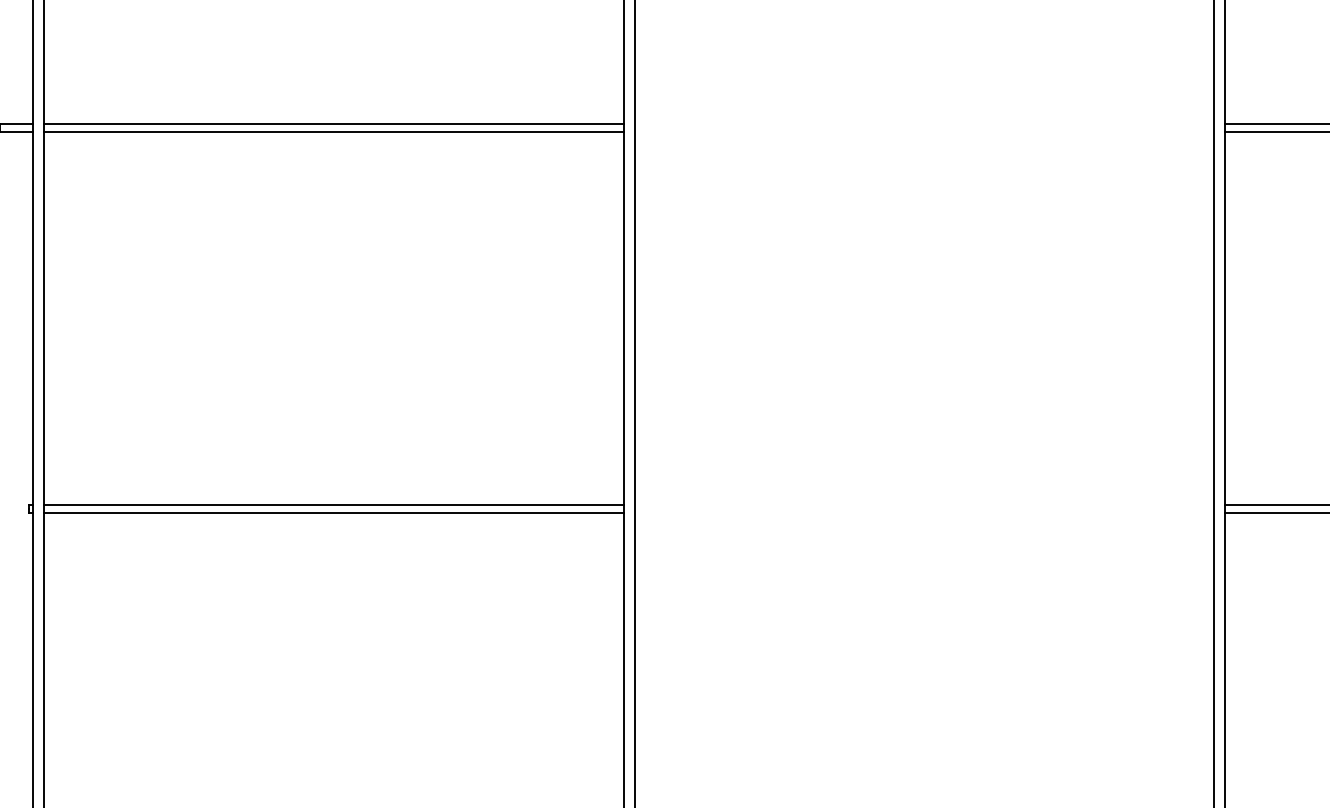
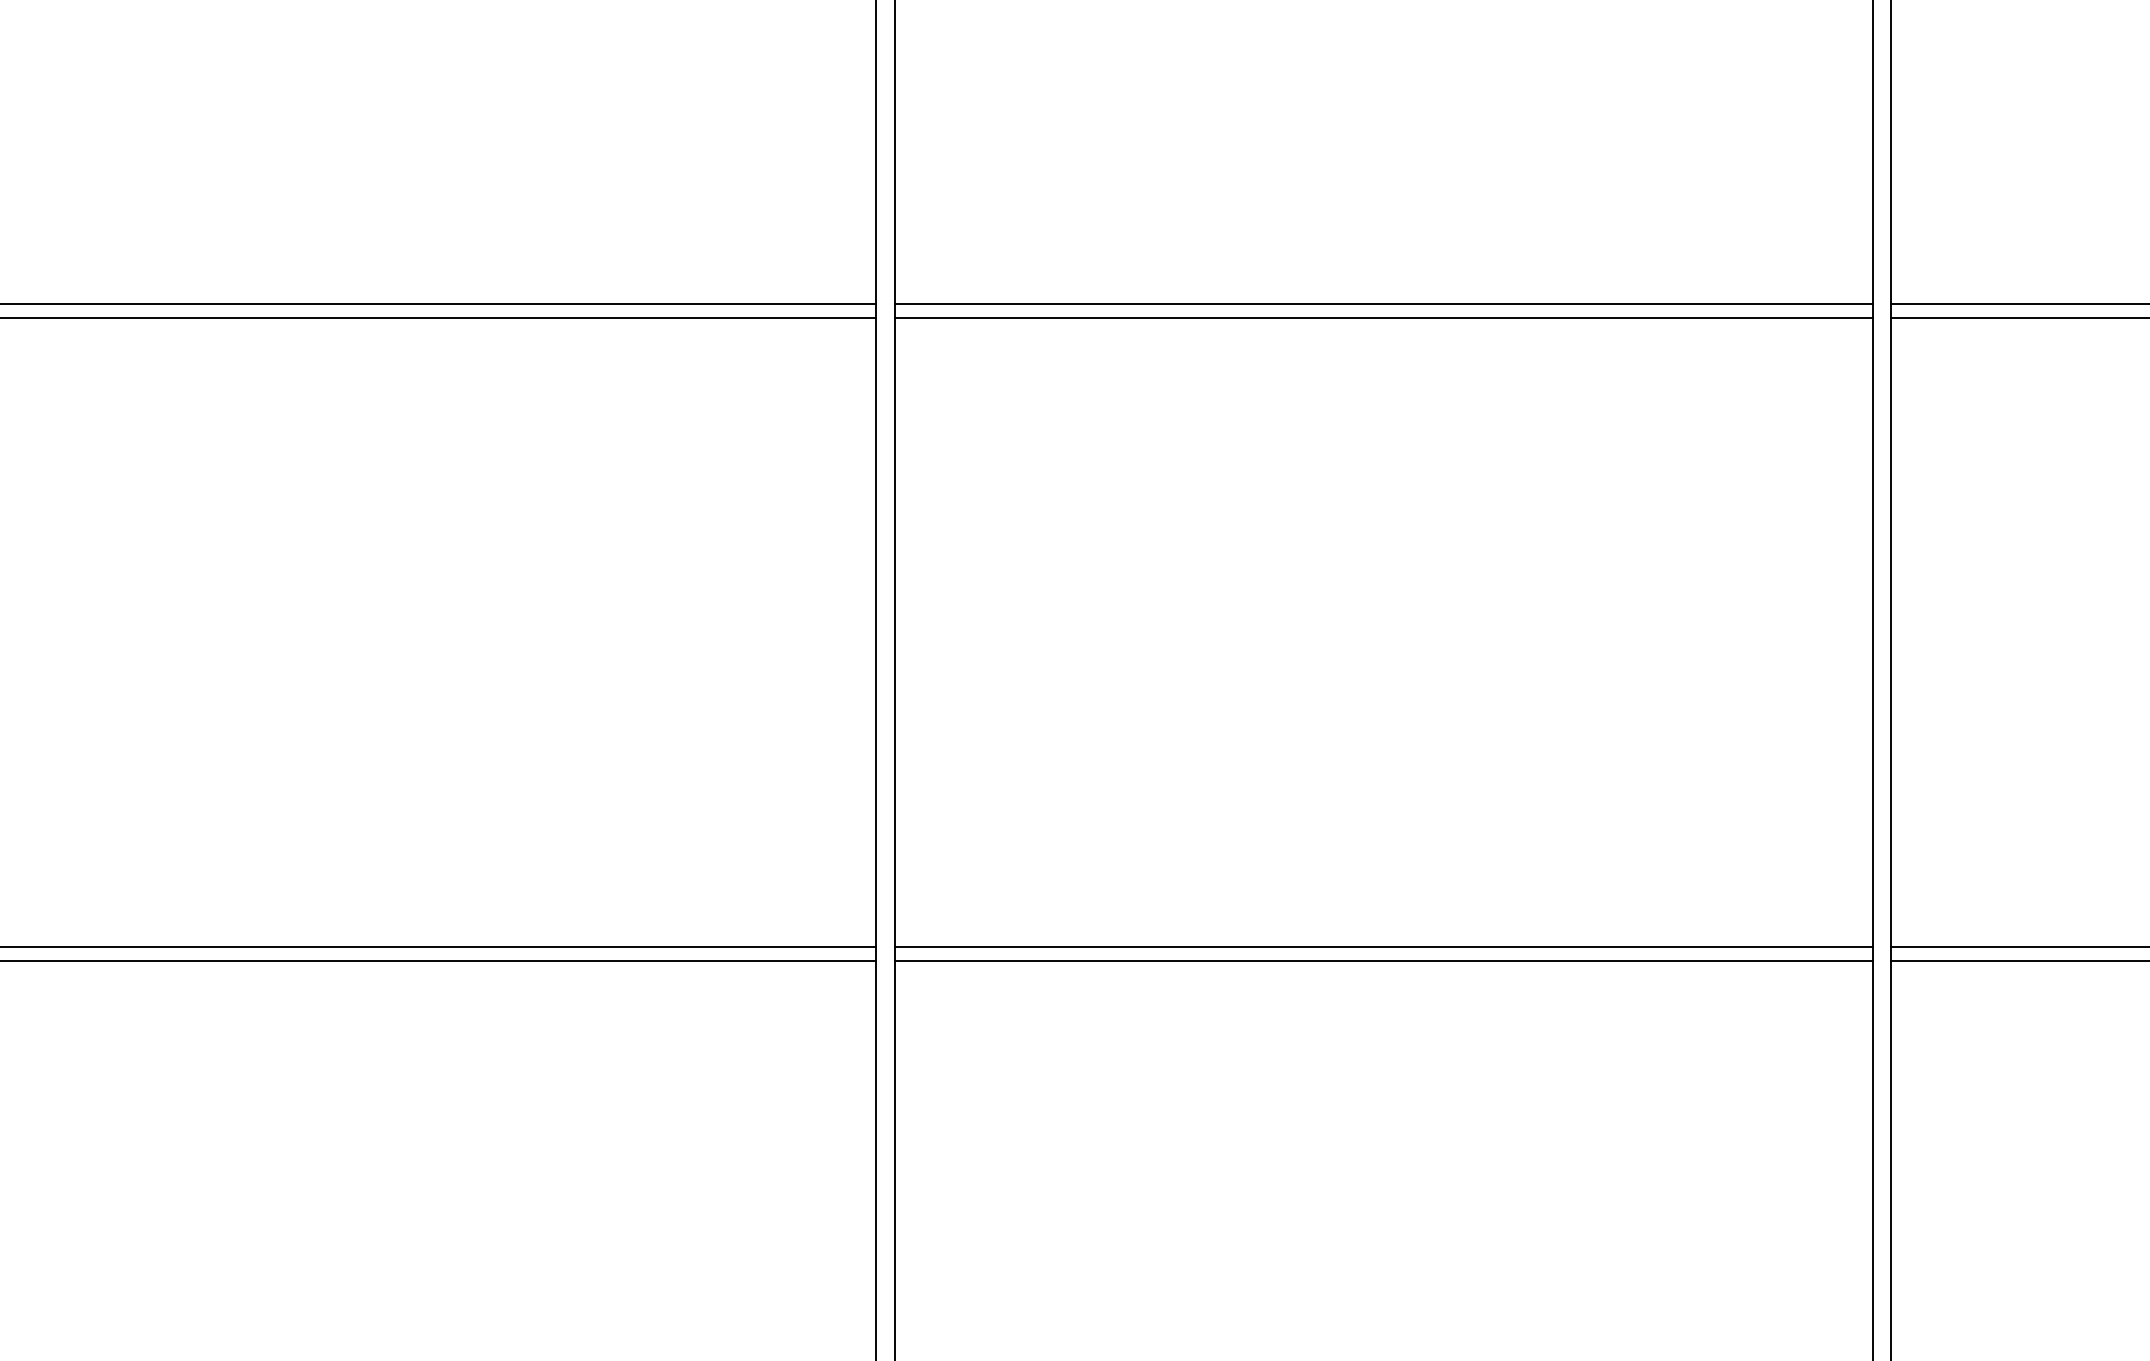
line: (924, 123) -> (1383, 303), added
line: (924, 132) -> (1383, 318), added
line: (924, 504) -> (1383, 946), added
line: (924, 513) -> (1383, 961), added

